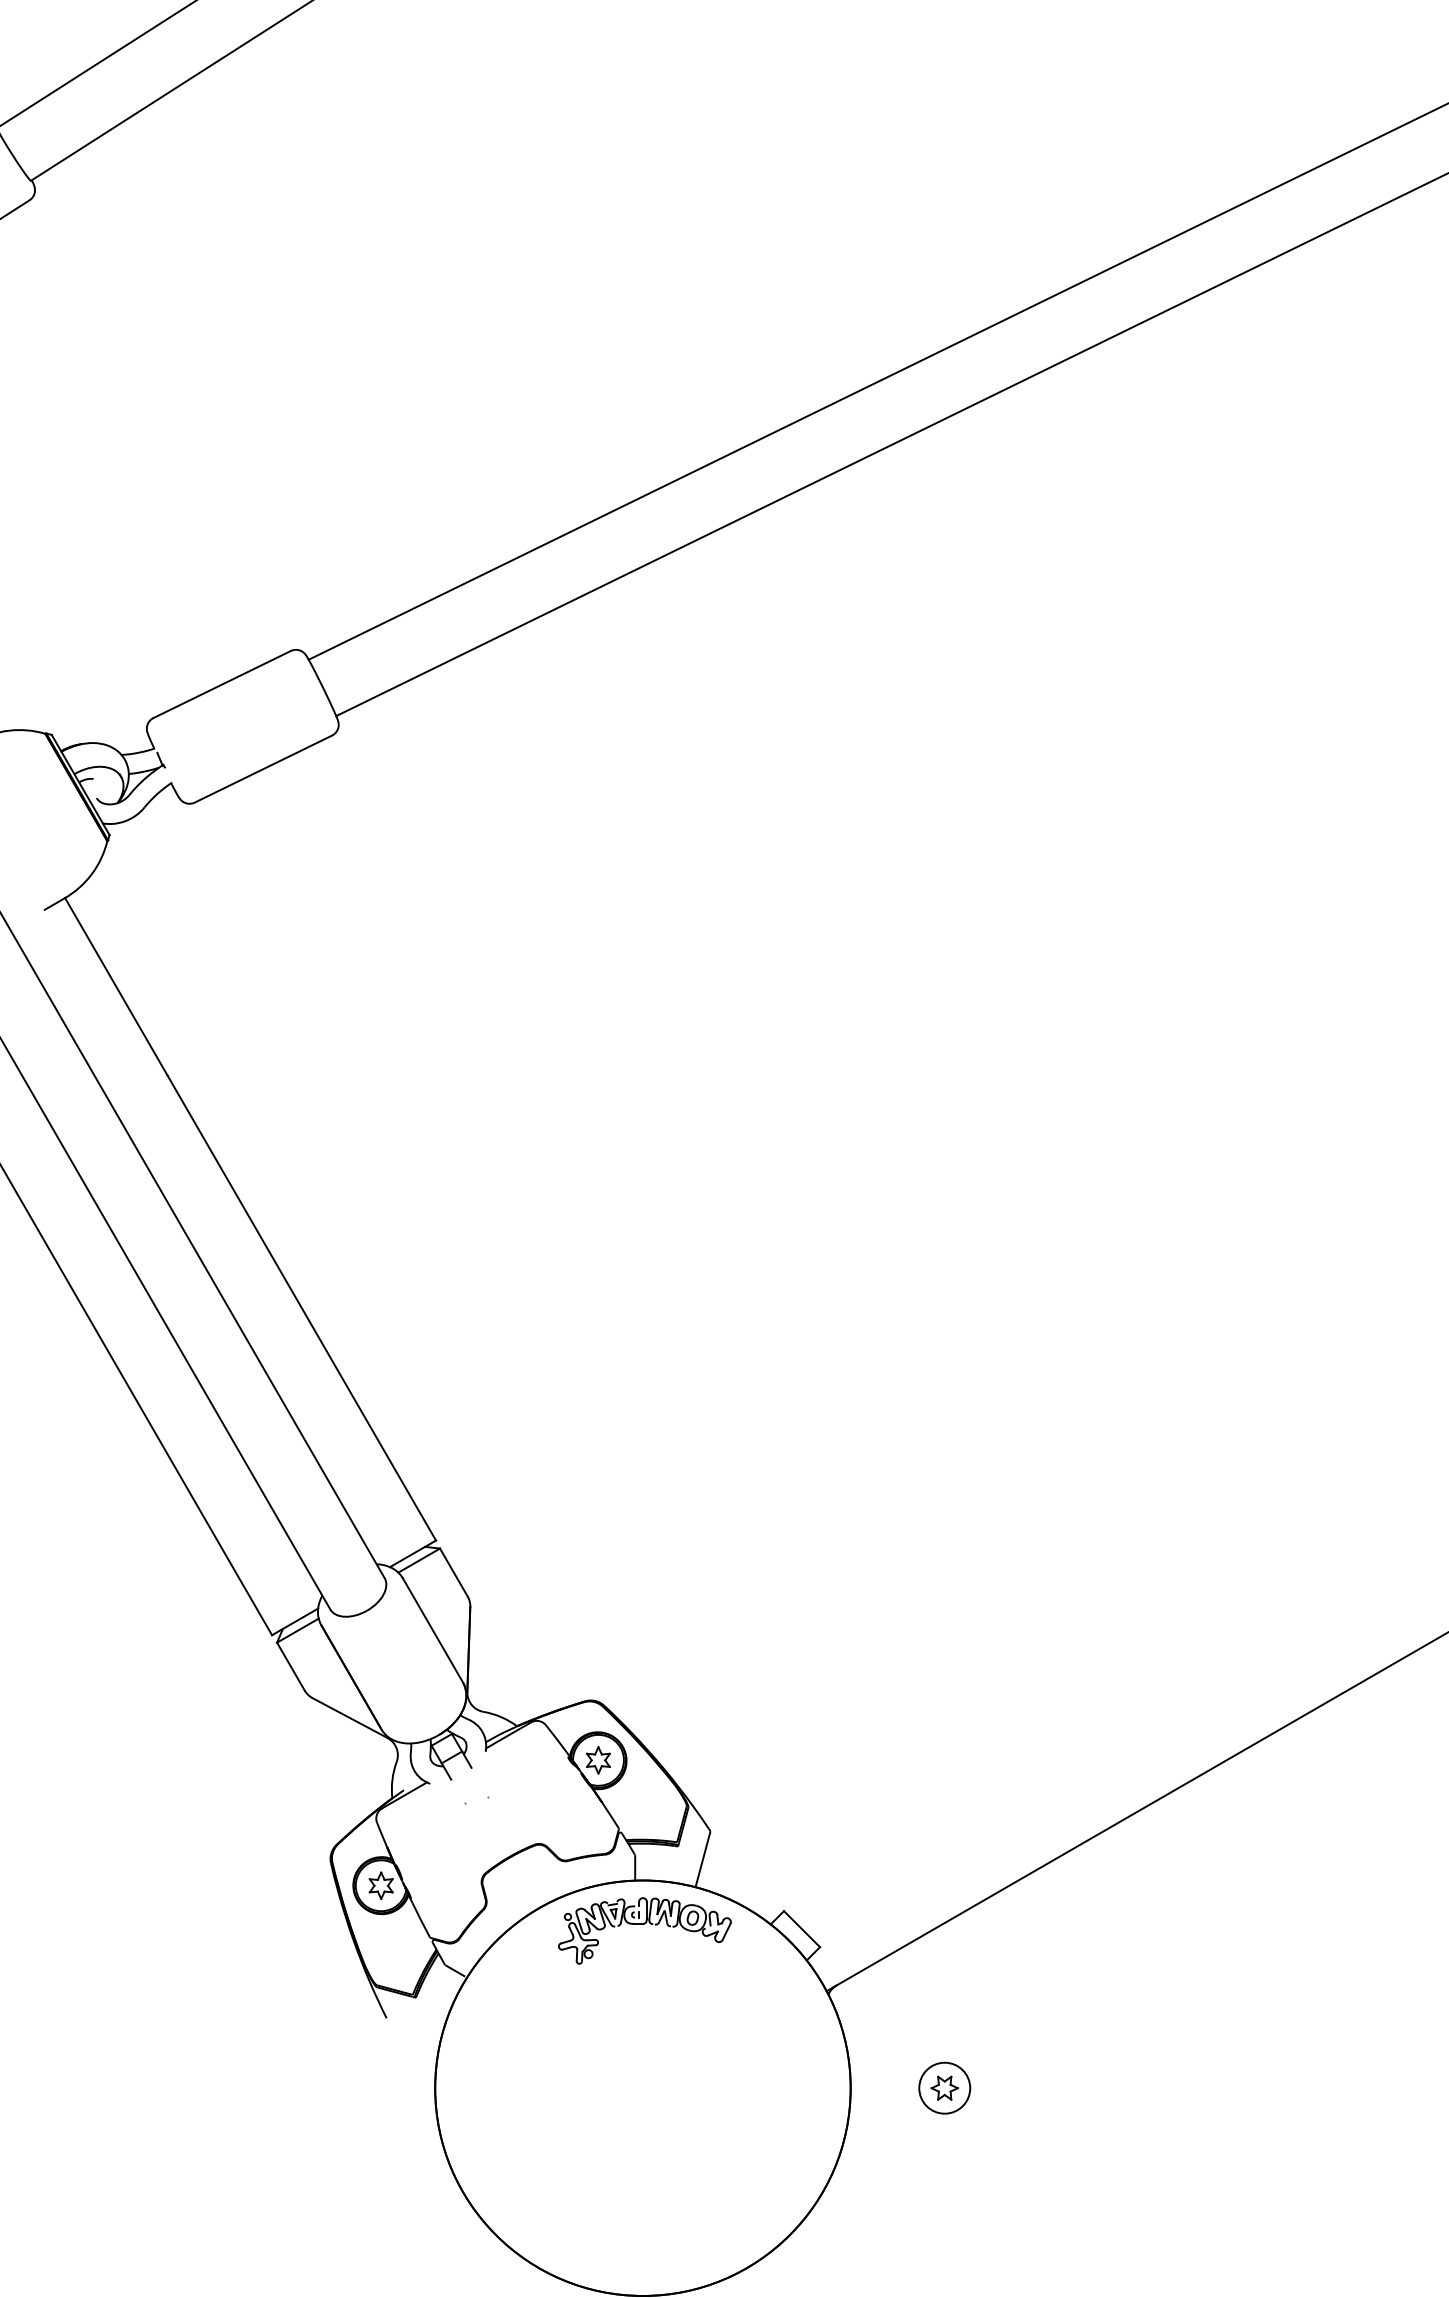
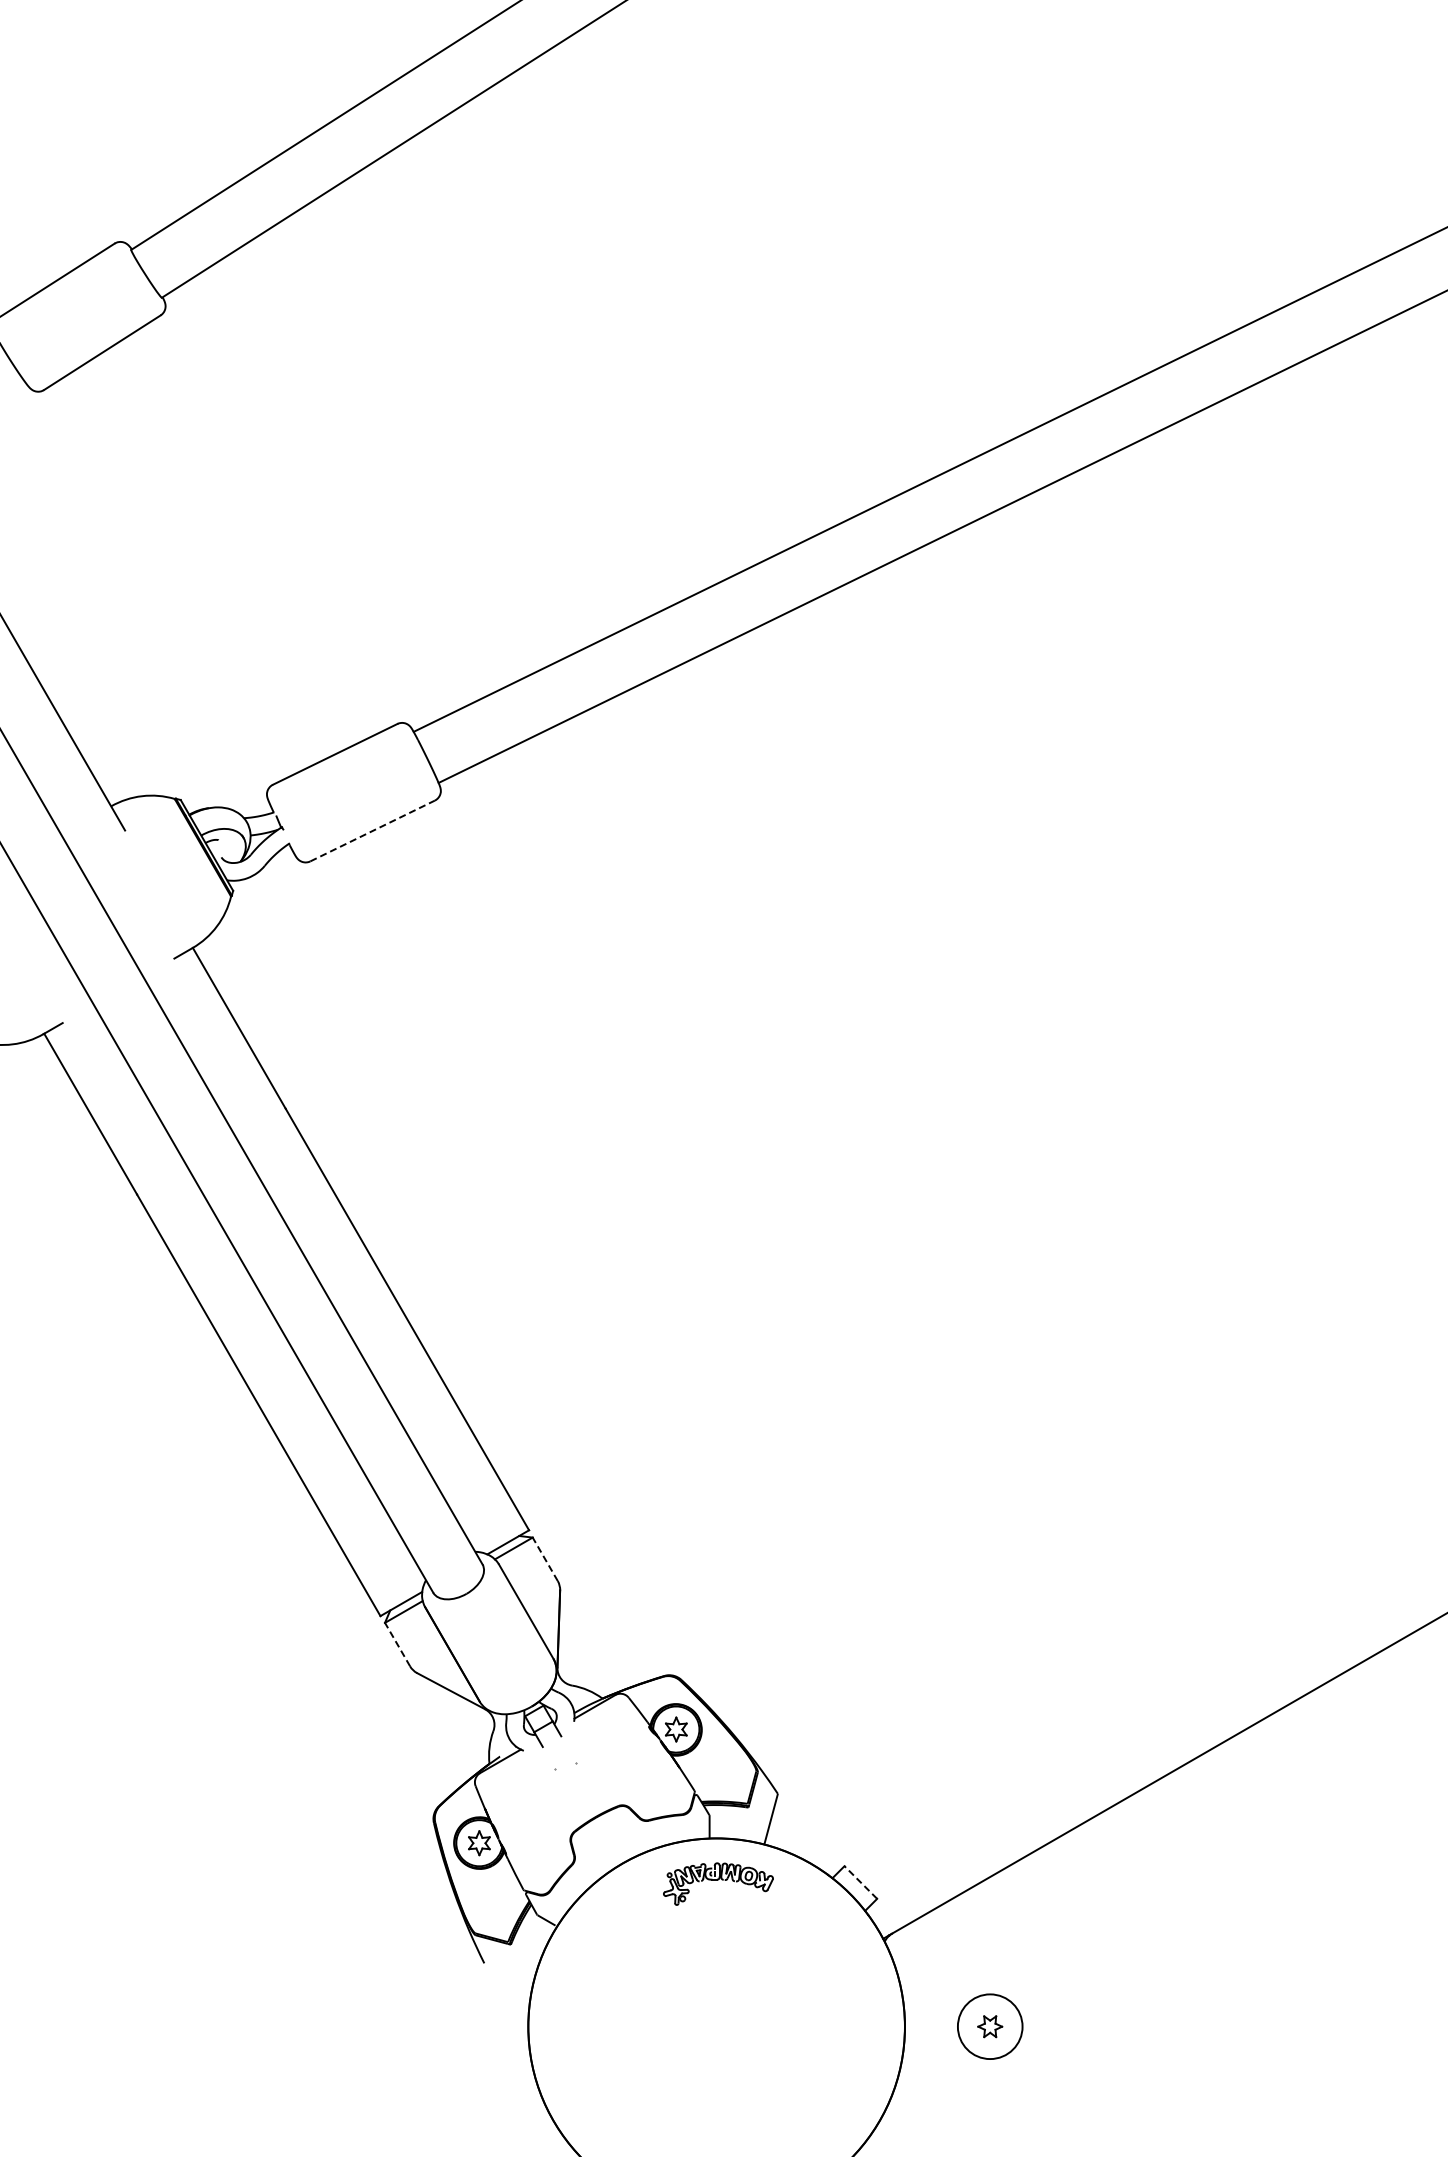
line: (264, 768) -> (373, 830), solid -> dashed
line: (454, 1571) -> (545, 1558), solid -> dashed
line: (290, 1666) -> (397, 1644), solid -> dashed
line: (801, 1929) -> (860, 1882), solid -> dashed
part: (644, 1930) -> (718, 1883), size x0.7
circle: (945, 2087) -> (990, 2026), size x1.4

